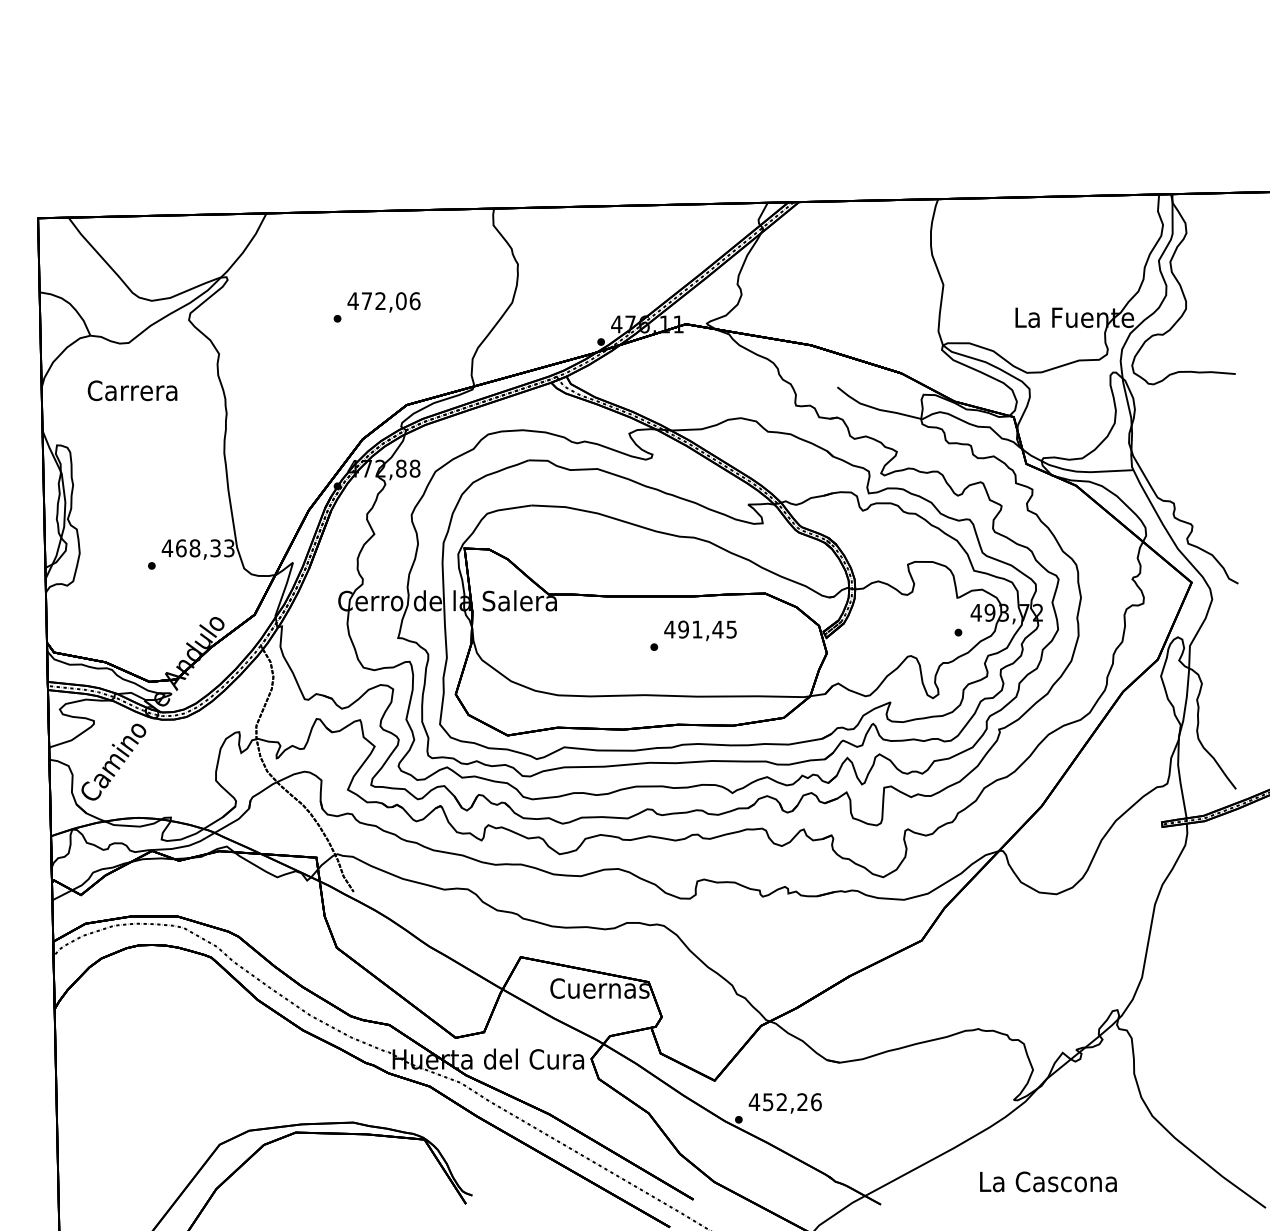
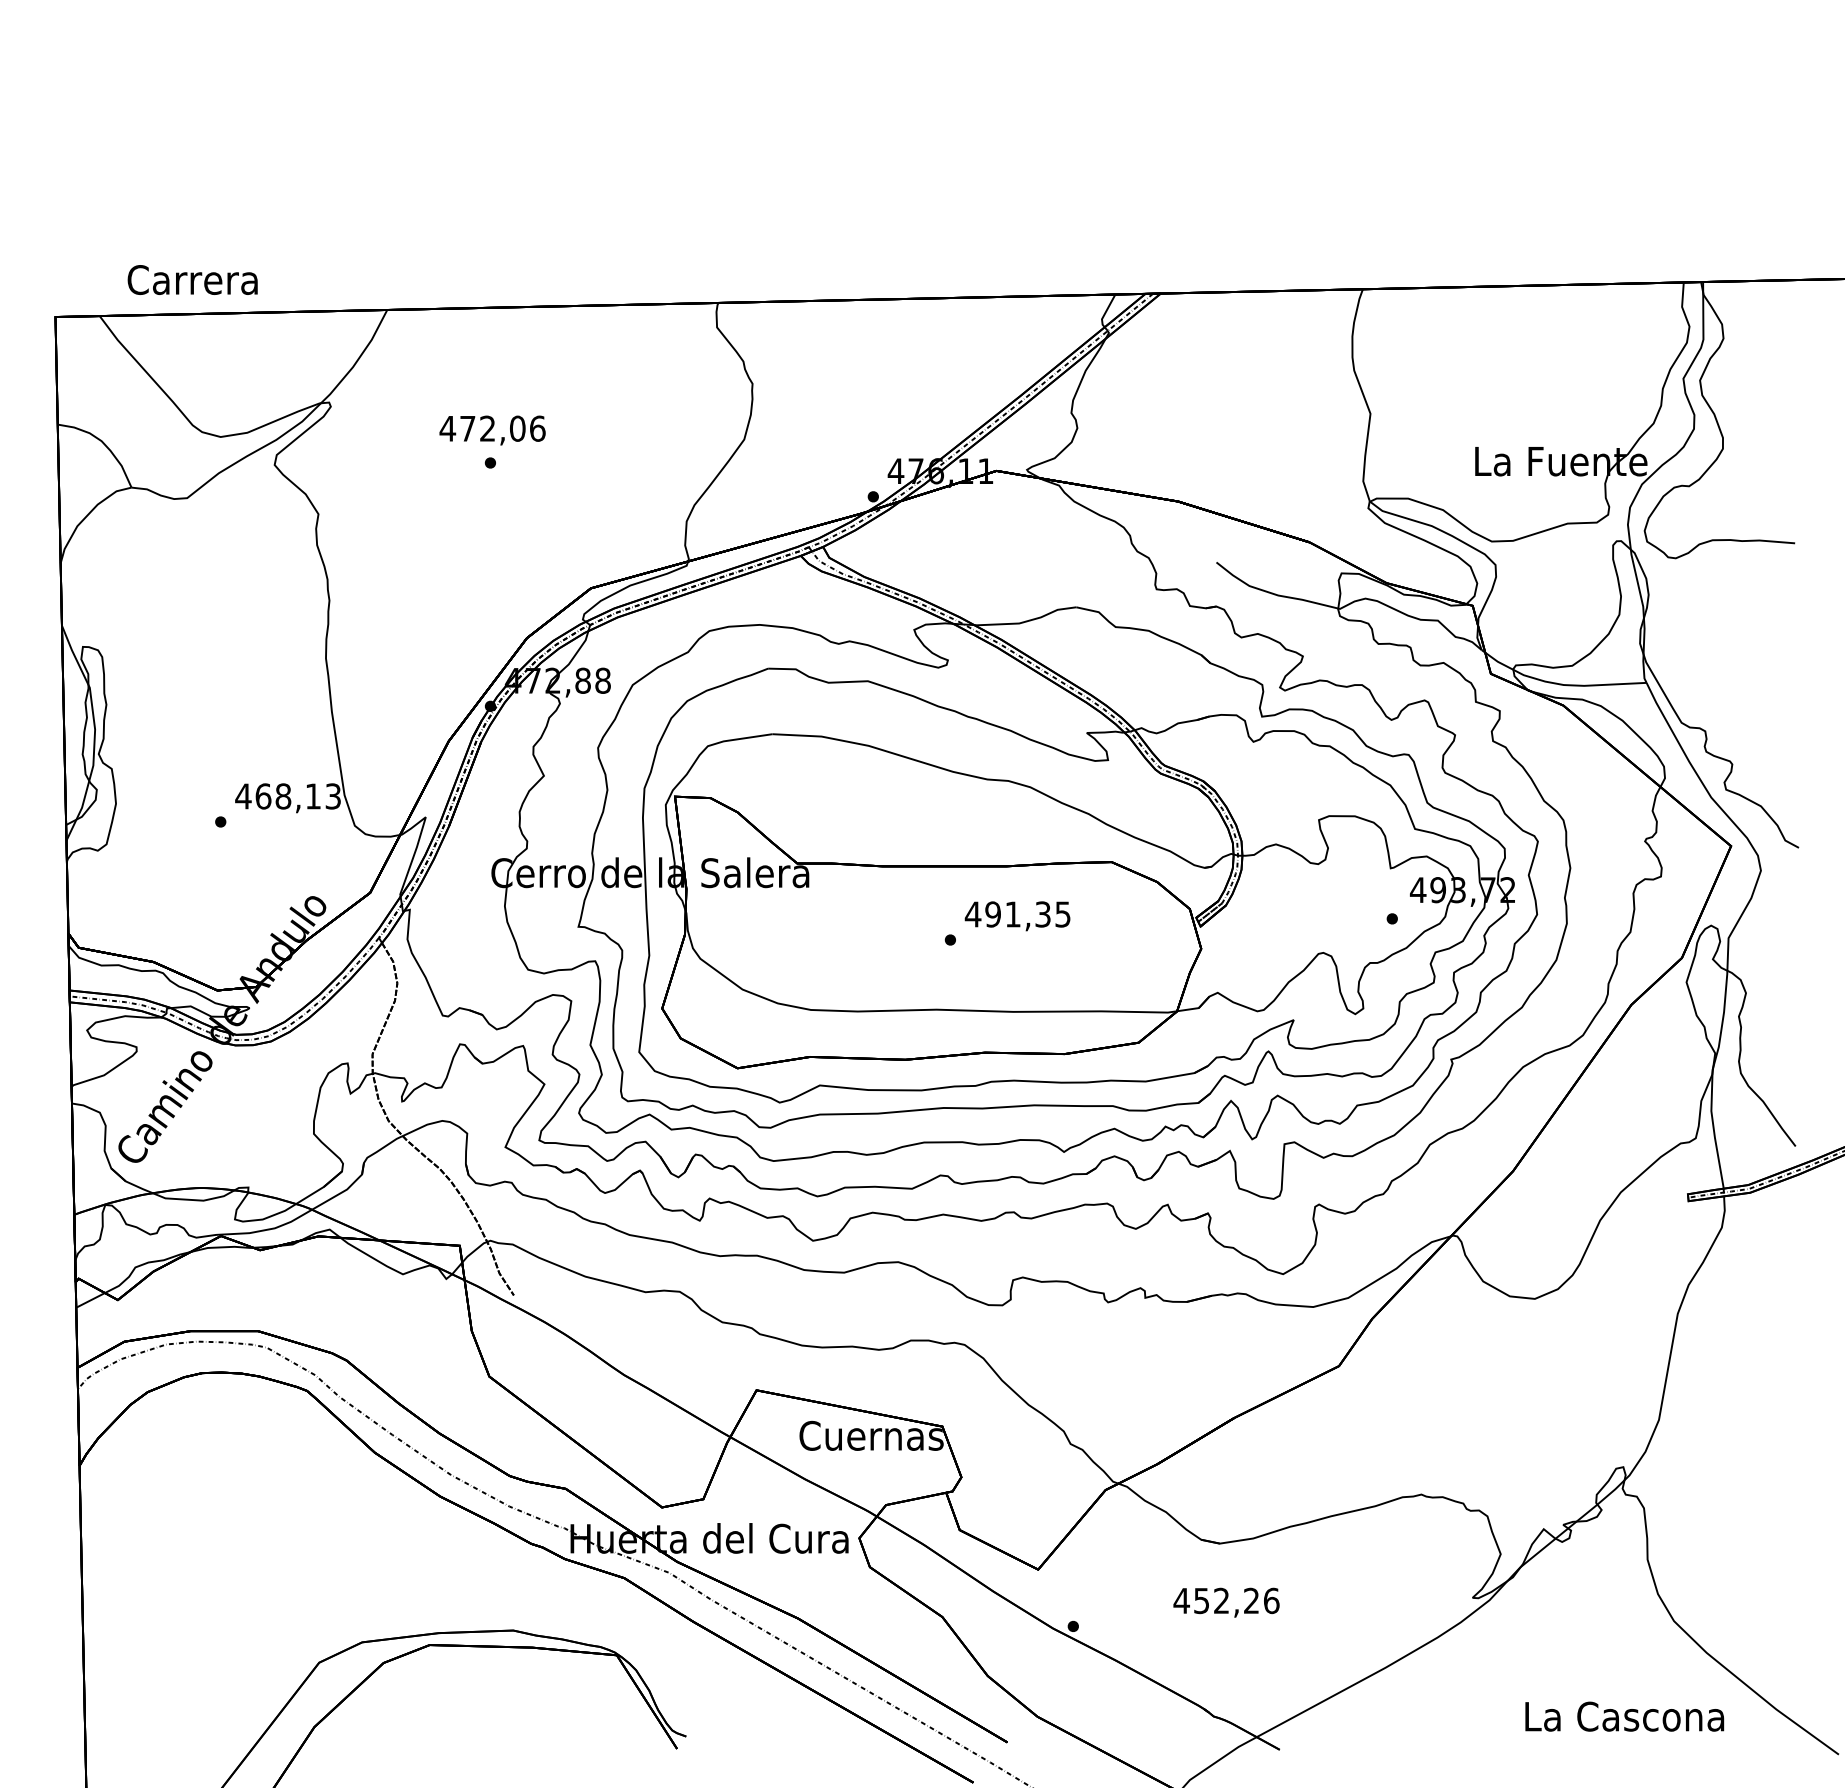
text: (383, 302) -> (491, 430), moved
text: (132, 390) -> (192, 279), moved
text: (215, 548) -> (313, 796), 468,33 -> 468,13
text: (717, 629) -> (1042, 914), 491,45 -> 491,35
text: (784, 1103) -> (1225, 1602), moved
text: (1048, 1181) -> (1624, 1716), moved

